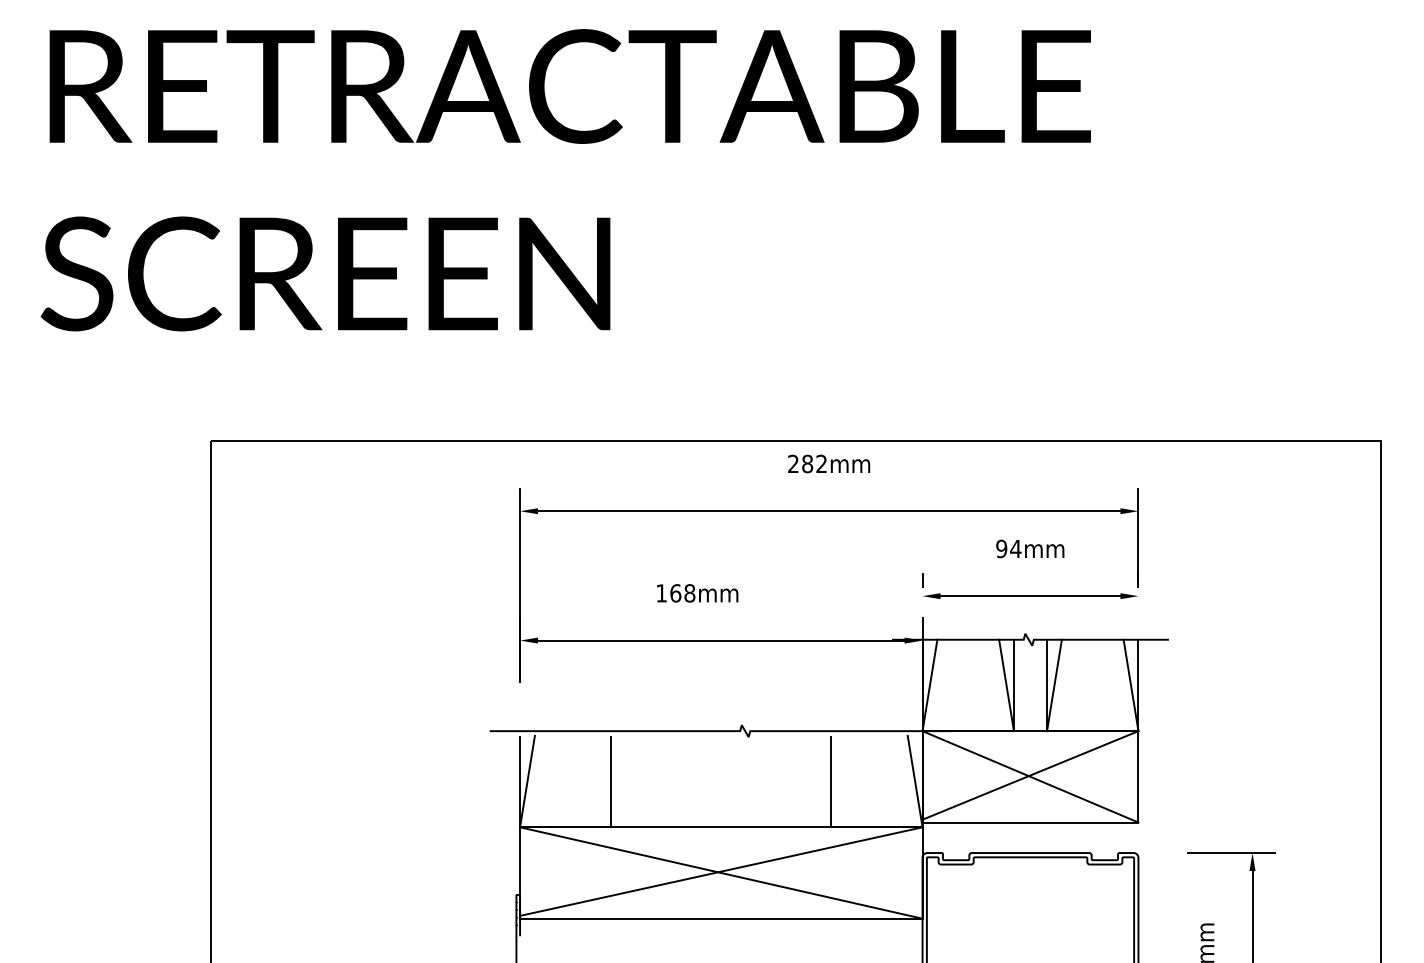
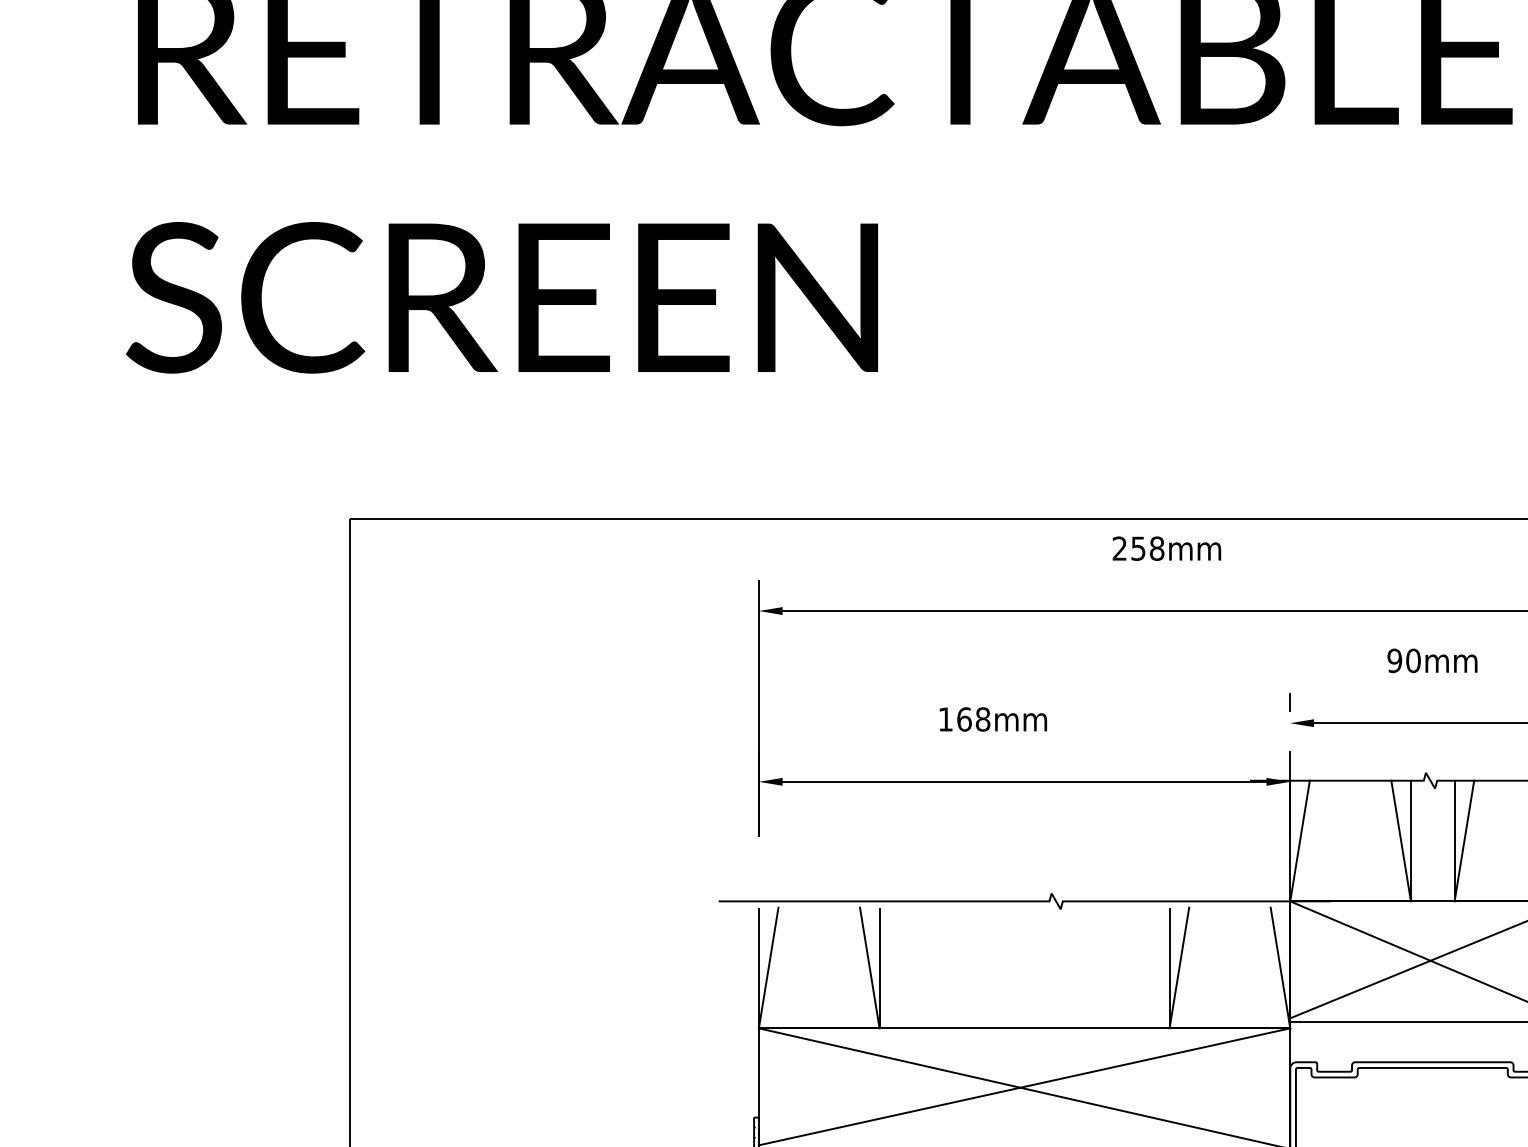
text: (814, 463) -> (1147, 548), 282mm -> 258mm
text: (1015, 548) -> (1412, 660), 94mm -> 90mm
line: (603, 781) -> (869, 967), added
line: (838, 781) -> (1179, 967), added

